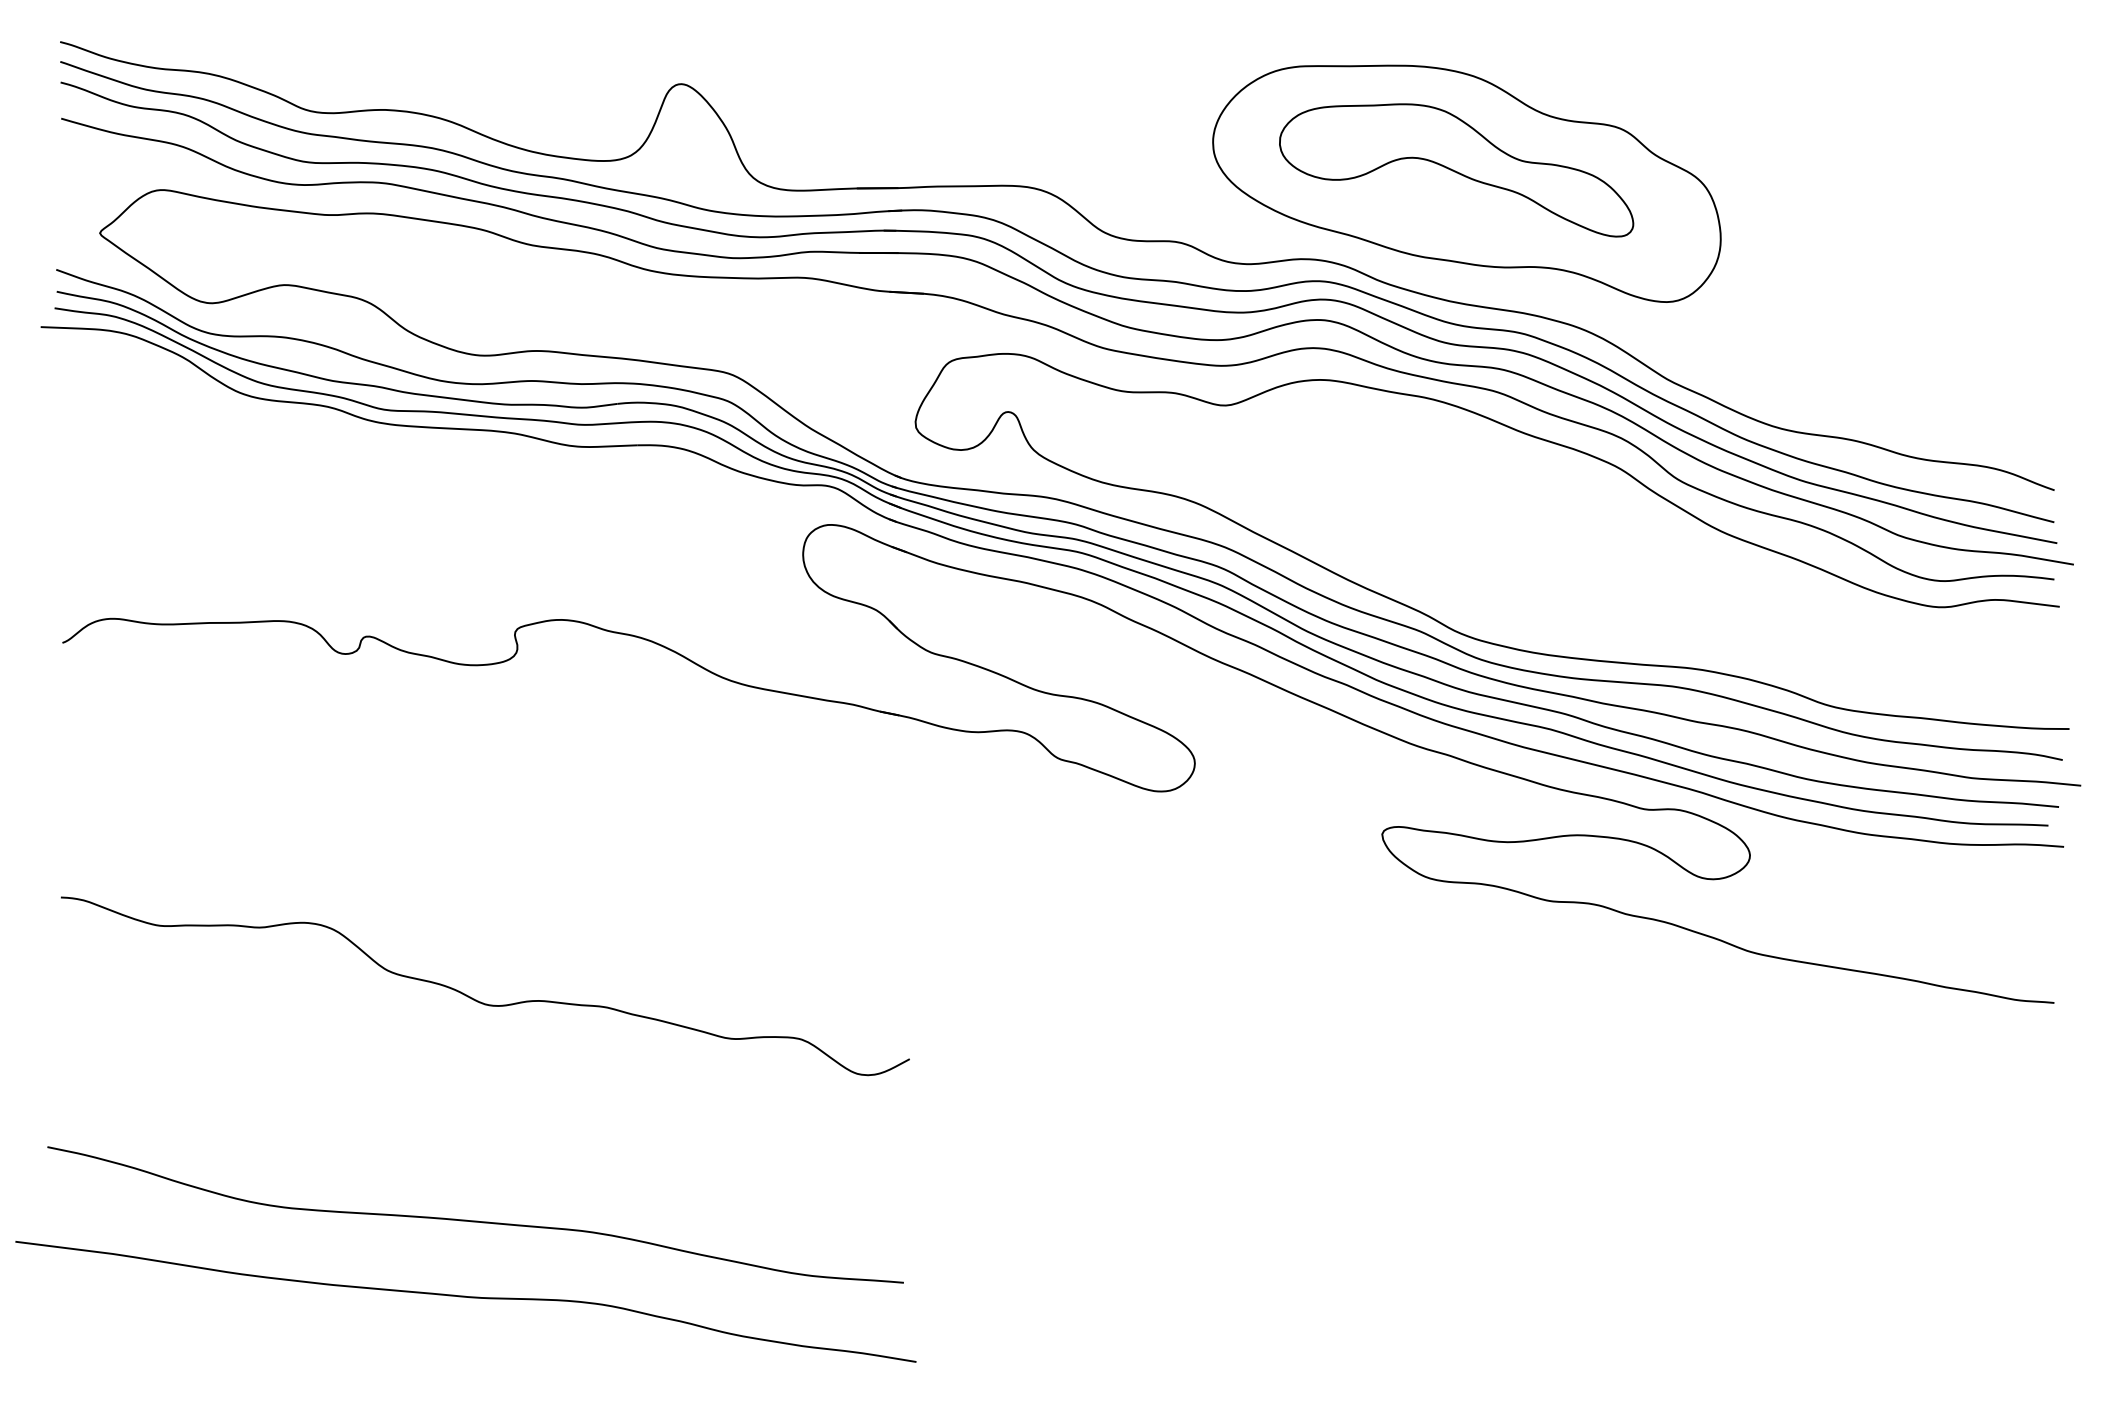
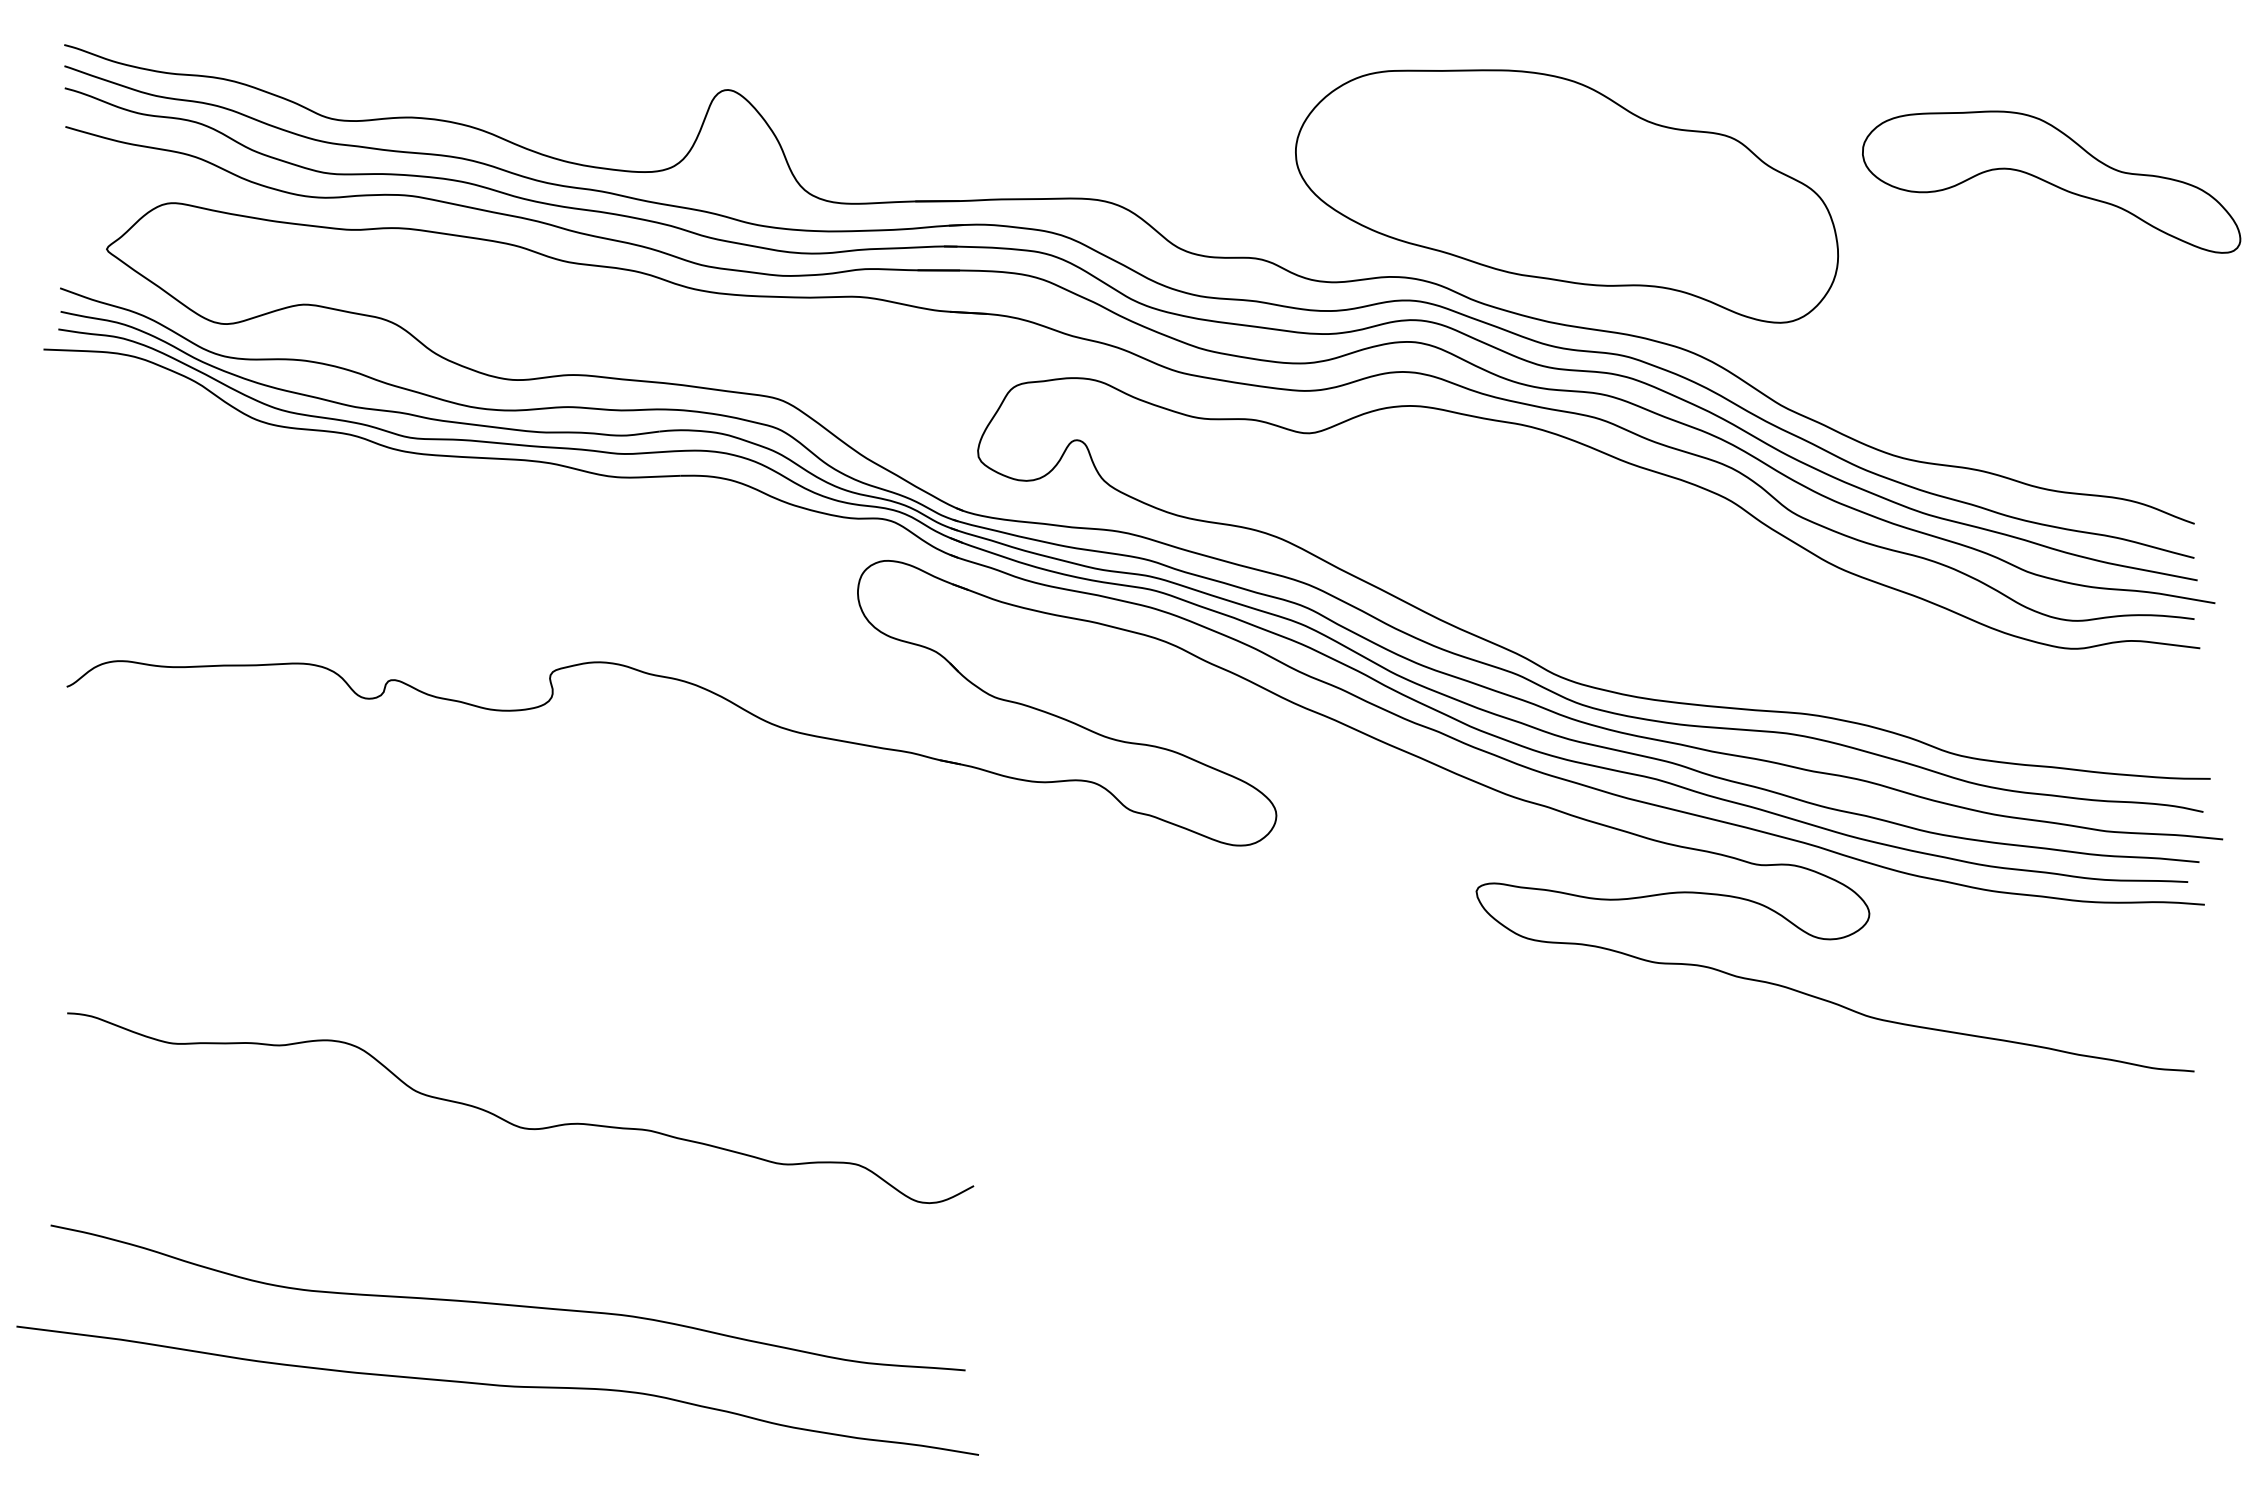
part: (1456, 170) -> (2051, 182), moved
curve: (478, 1000) -> (513, 1123), moved

